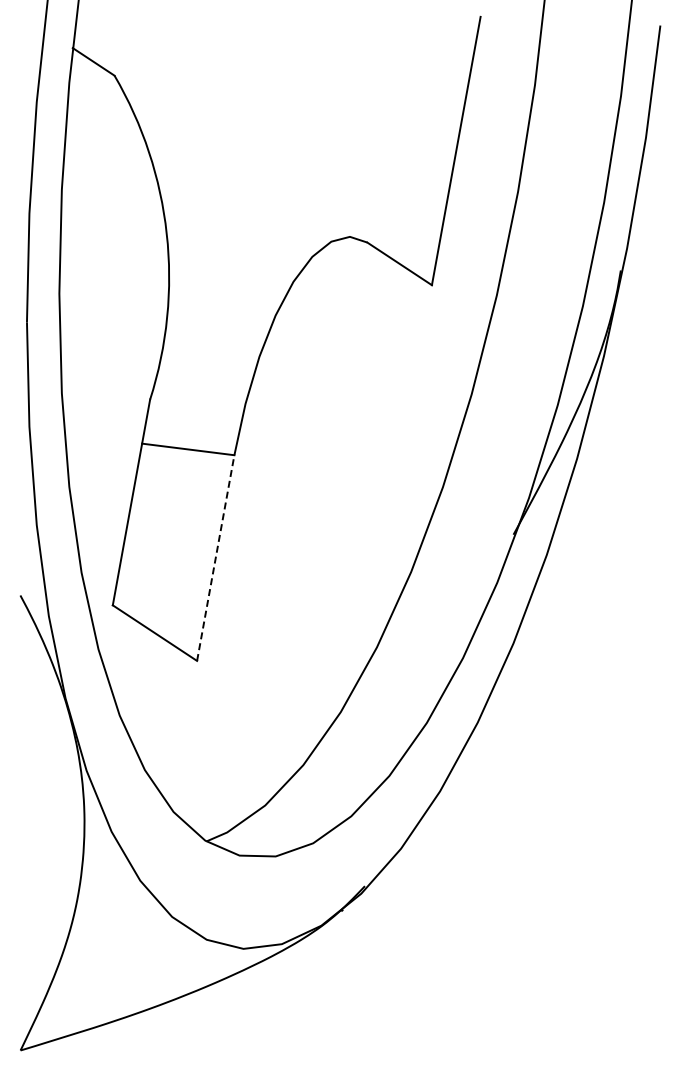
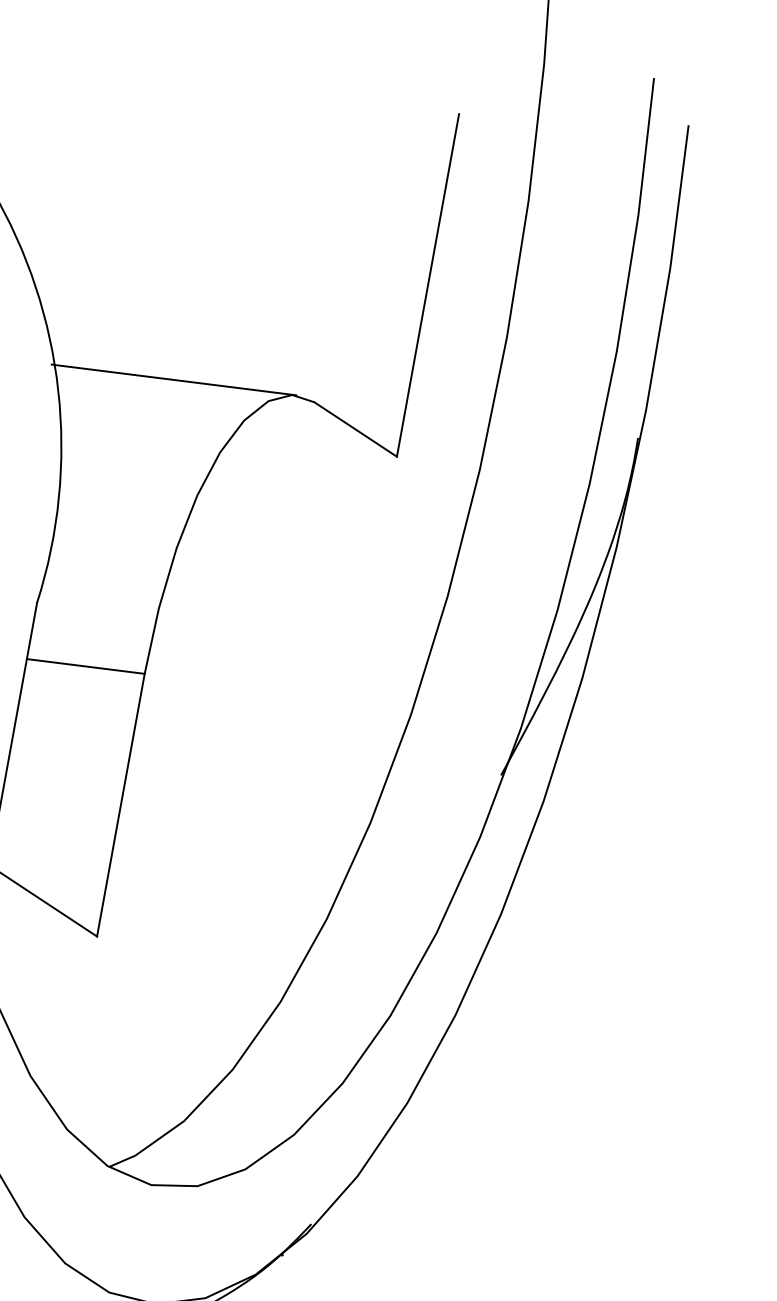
line: (257, 225) -> (174, 380), added
line: (215, 558) -> (120, 805), dashed -> solid

